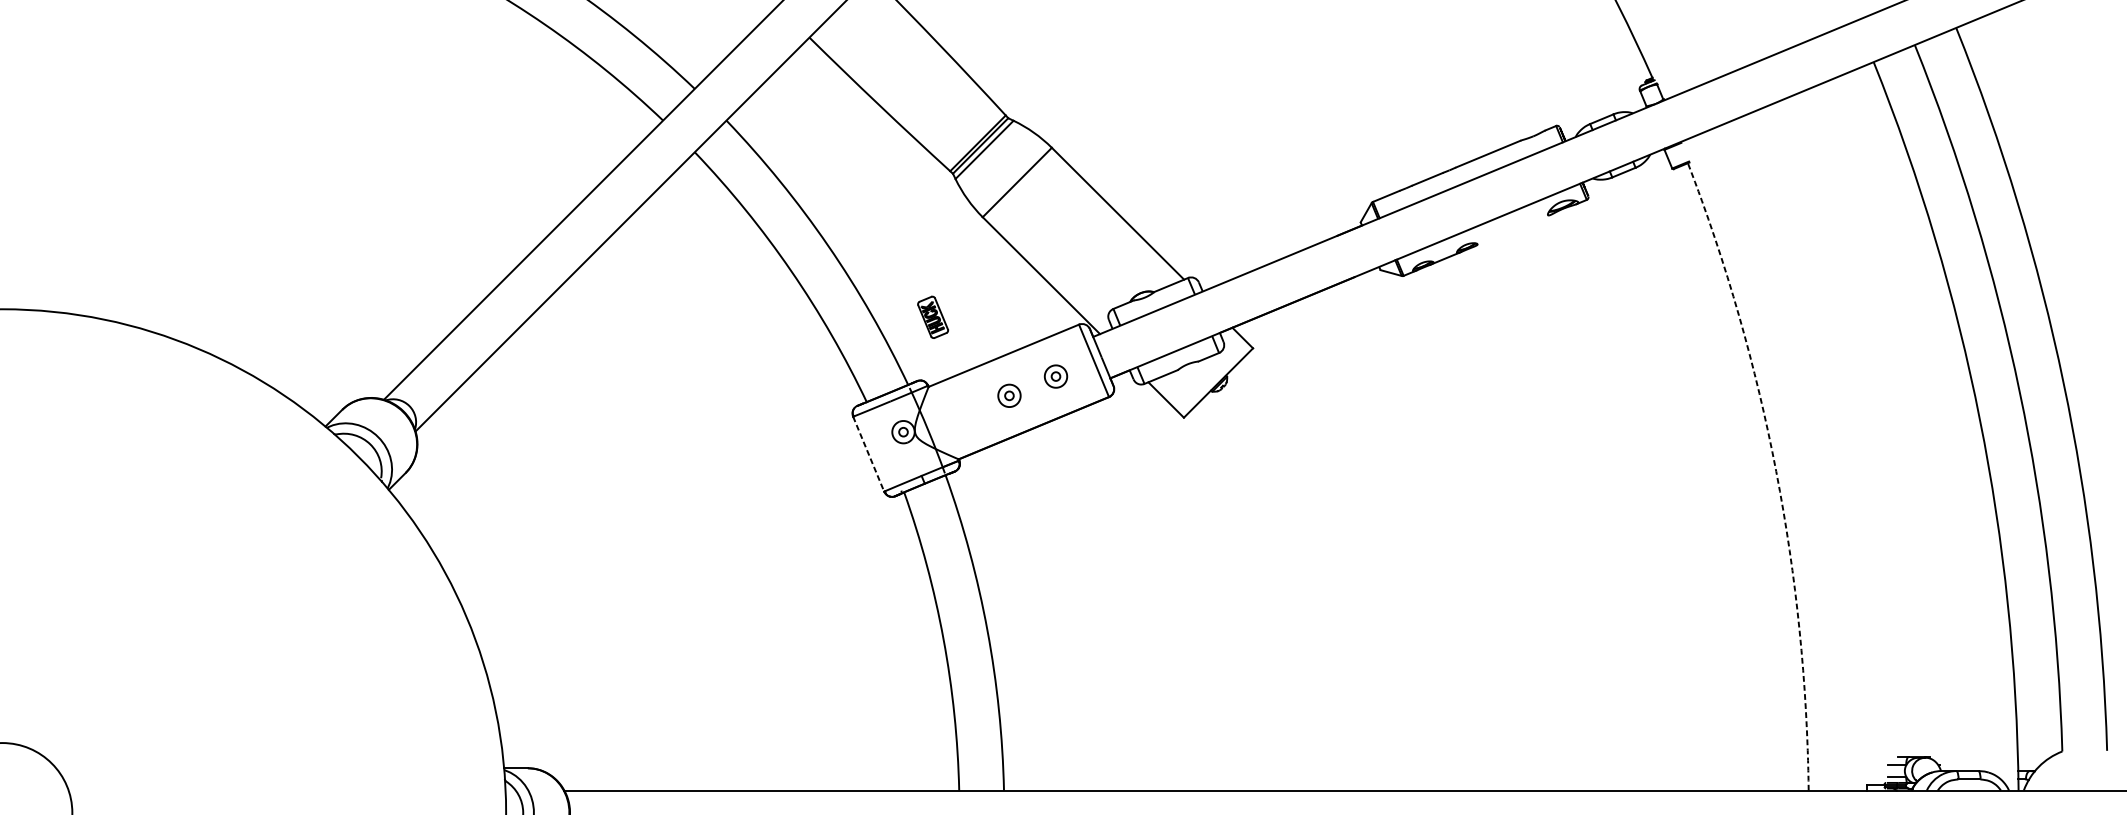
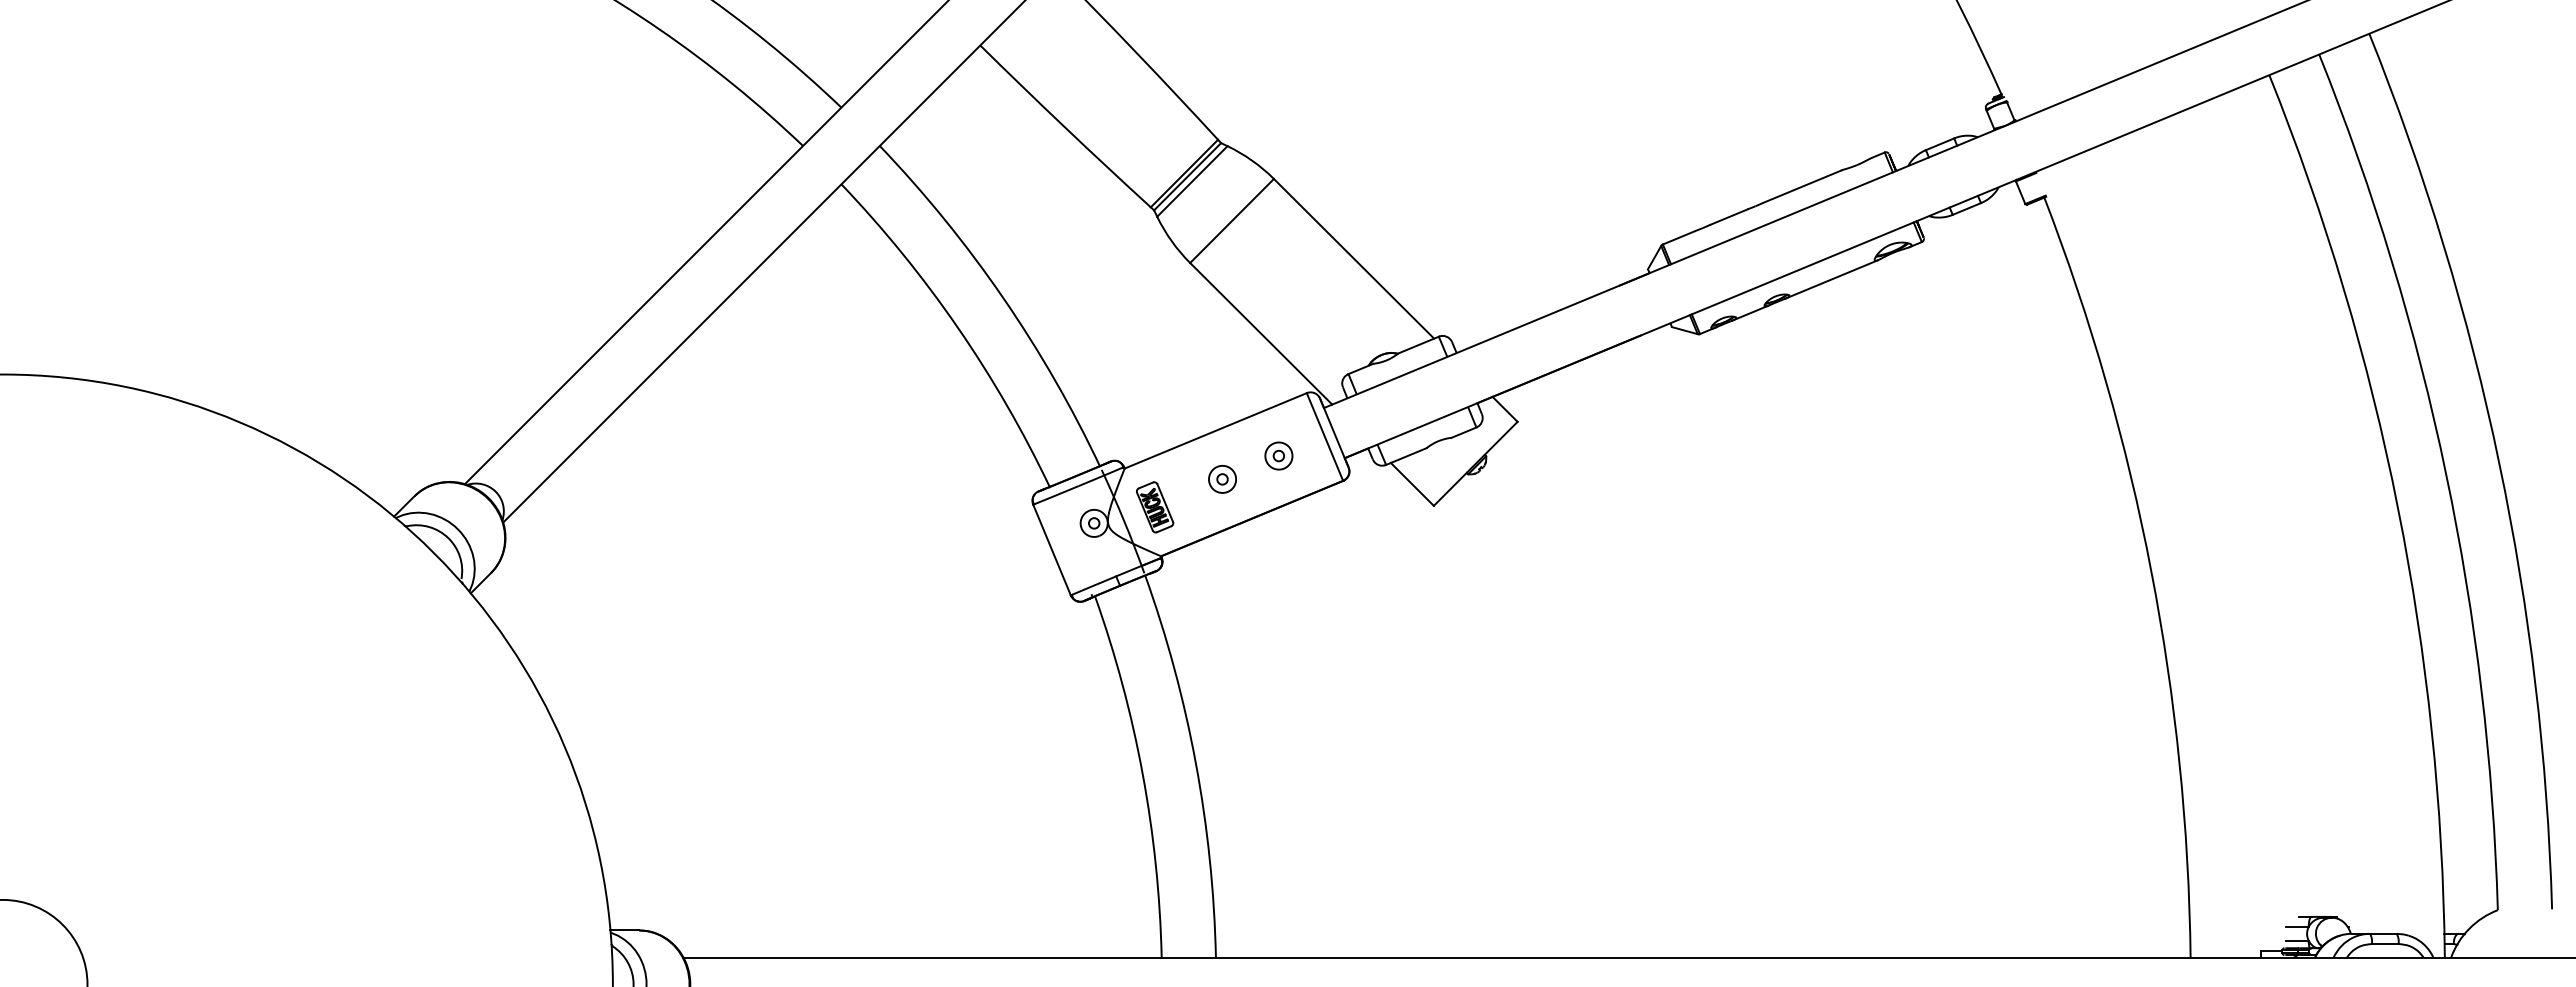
line: (1512, 230) -> (1831, 279), added
part: (933, 317) -> (1155, 507), moved
line: (869, 454) -> (1052, 550), dashed -> solid
arc: (1776, 471) -> (2151, 571), dashed -> solid

